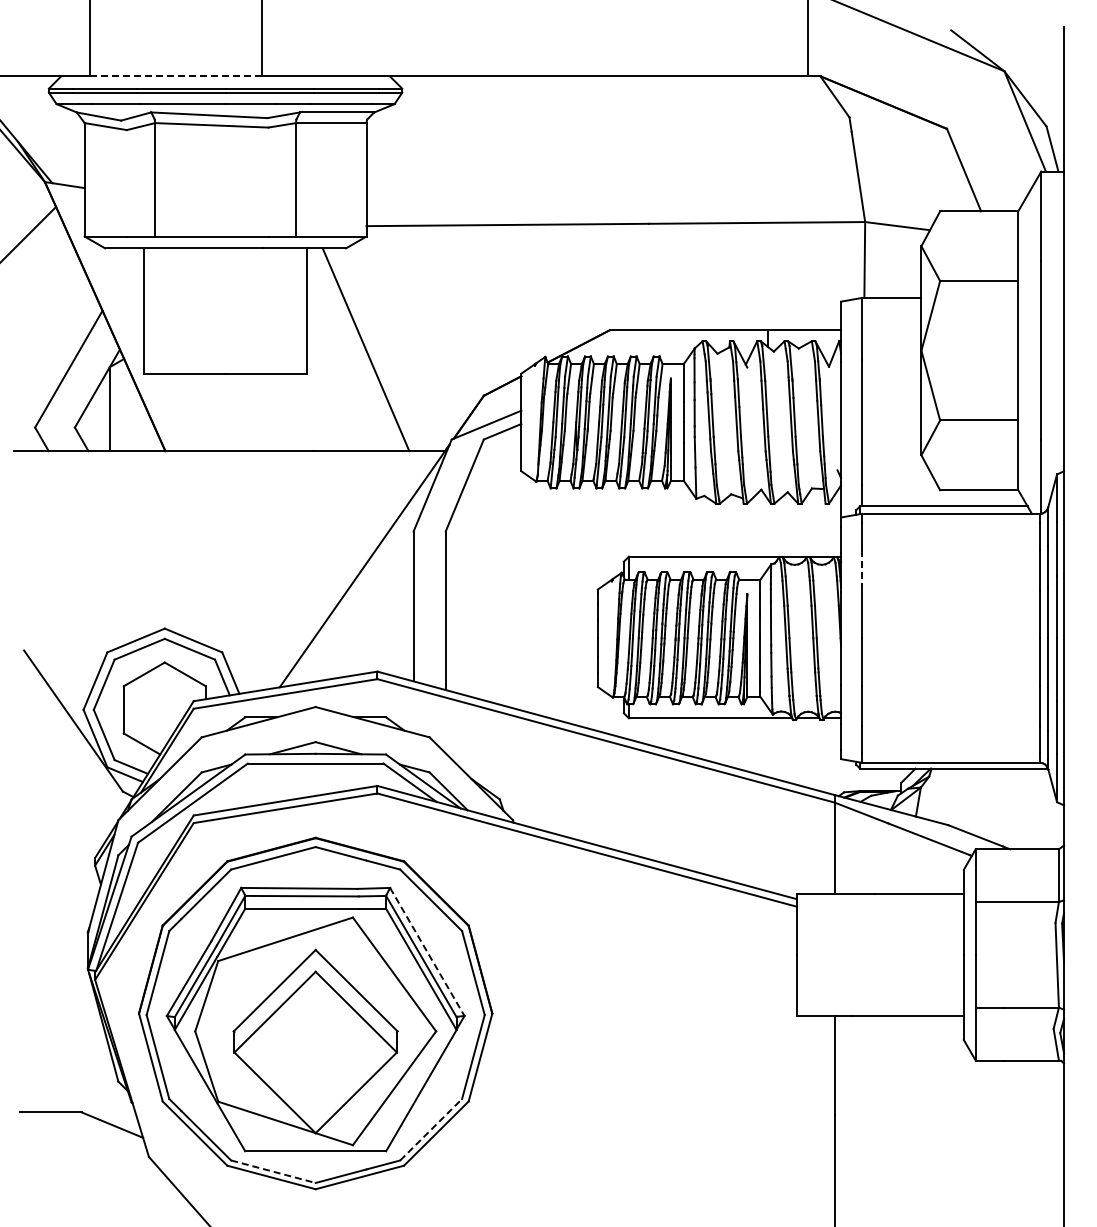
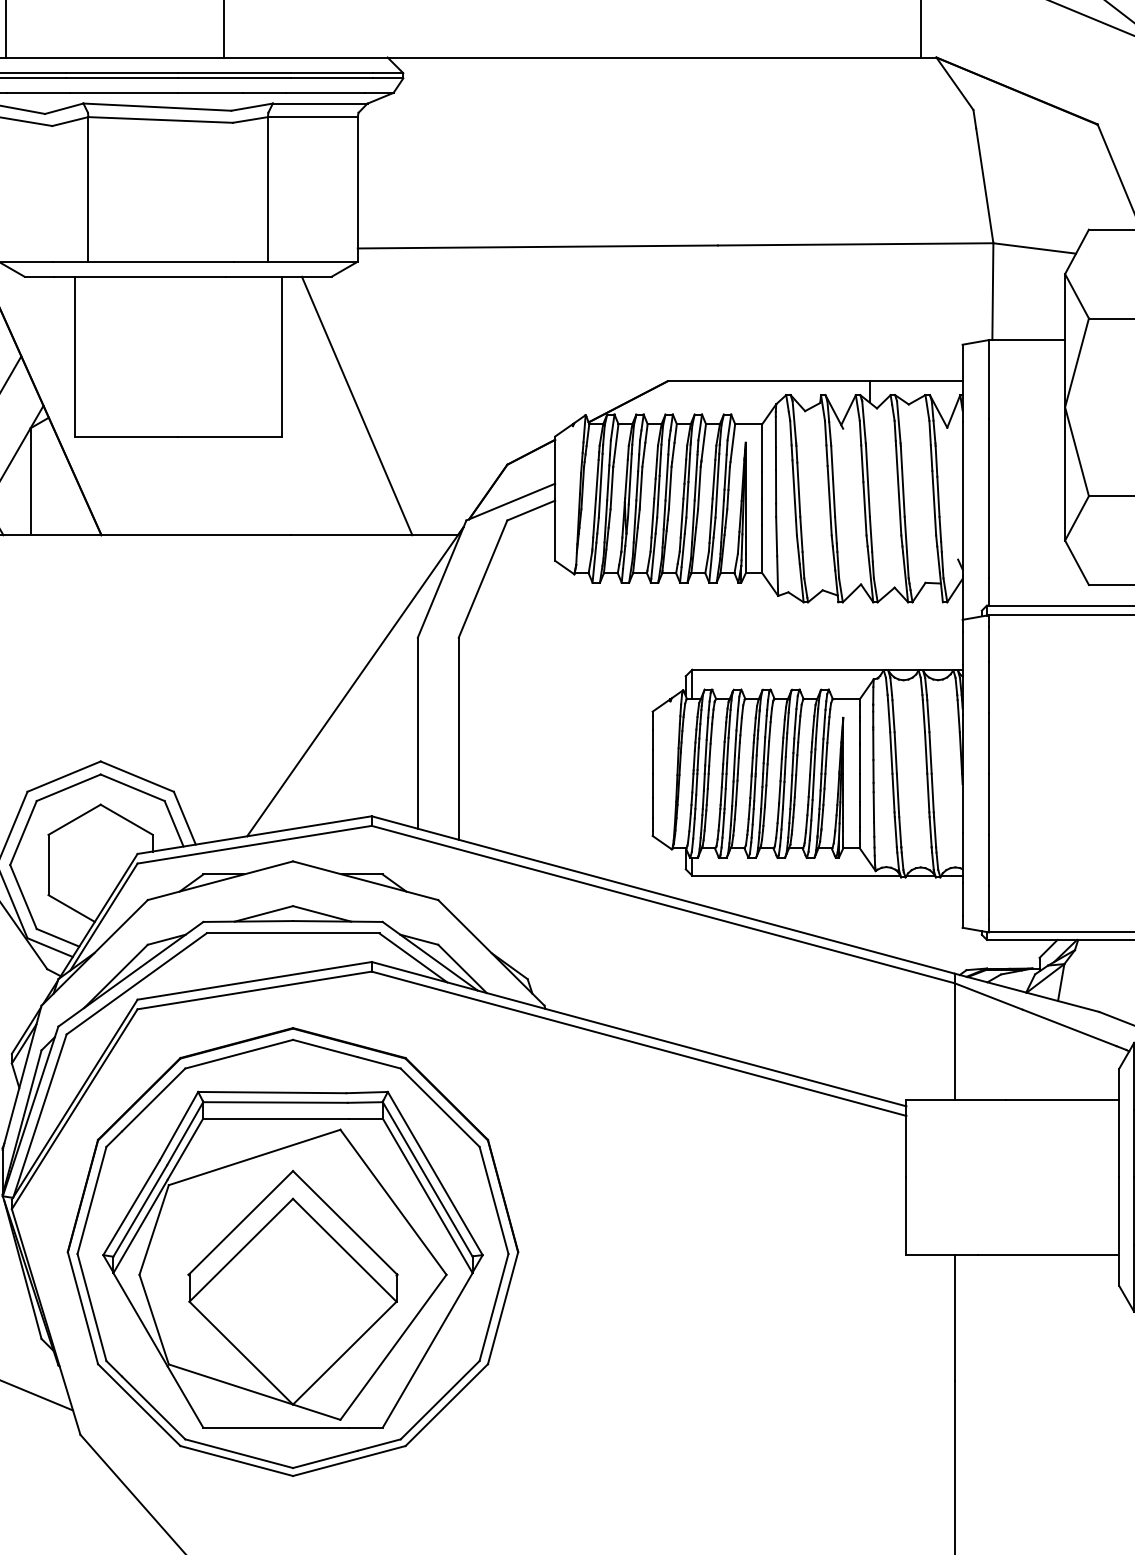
line: (176, 76) -> (115, 57), dashed -> solid
line: (861, 571) -> (988, 688), dashed -> solid
line: (427, 952) -> (435, 1174), dashed -> solid
line: (431, 1129) -> (440, 1399), dashed -> solid
line: (273, 1171) -> (239, 1453), dashed -> solid

